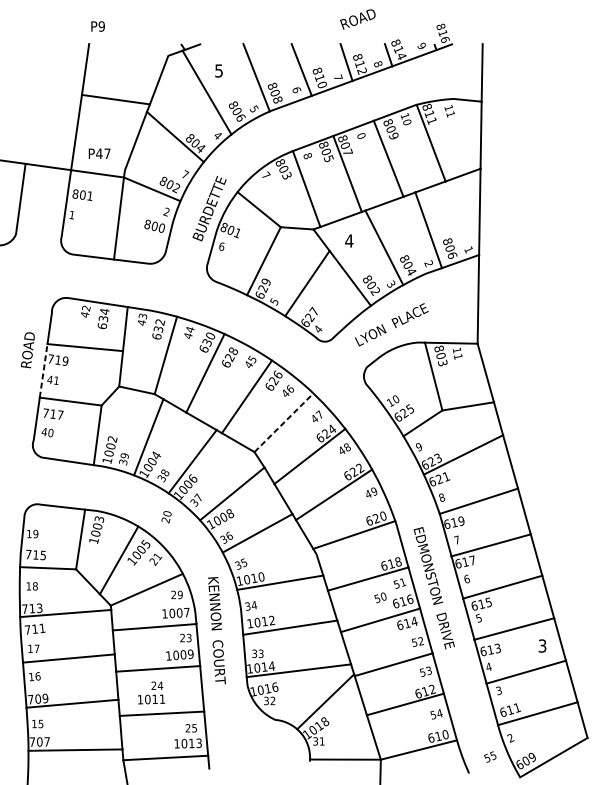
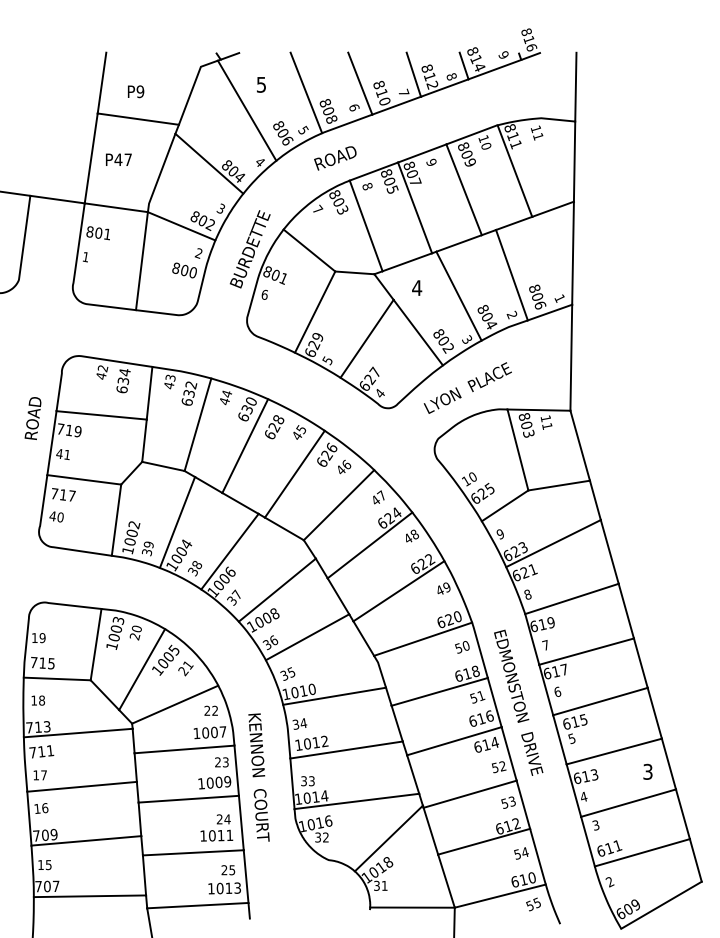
text: (357, 19) -> (335, 158), moved
text: (98, 26) -> (136, 91), moved
text: (360, 135) -> (430, 162), 0 -> 9
text: (99, 153) -> (118, 159), moved
text: (184, 174) -> (220, 208), 7 -> 3
line: (44, 370) -> (52, 442), dashed -> solid
line: (284, 423) -> (339, 505), dashed -> solid
text: (166, 516) -> (135, 632), moved
text: (180, 594) -> (215, 710), 29 -> 22
text: (380, 597) -> (462, 647), moved
text: (216, 630) -> (258, 777), moved
text: (151, 692) -> (216, 827), moved
text: (490, 757) -> (533, 904), moved

